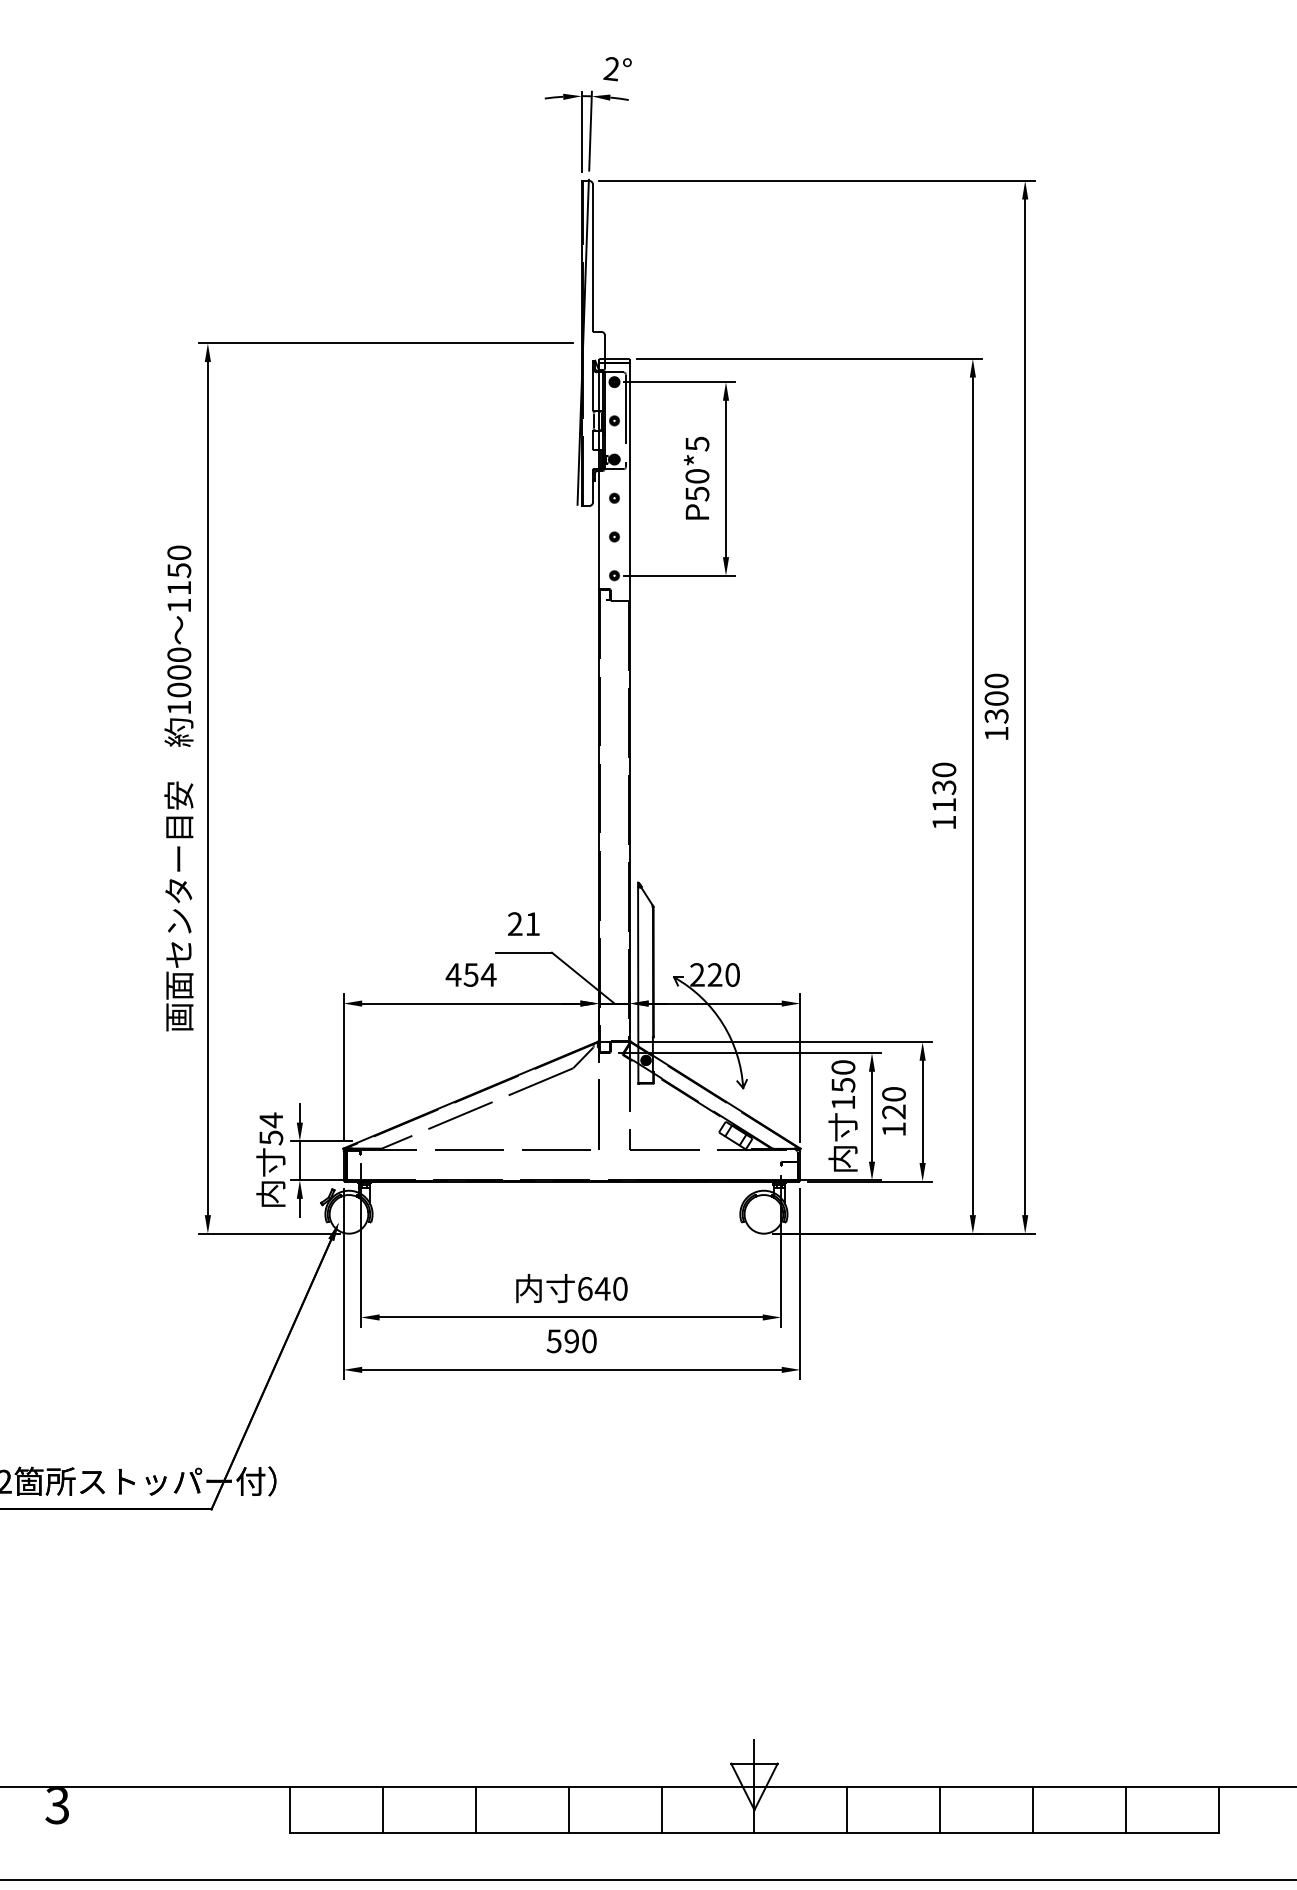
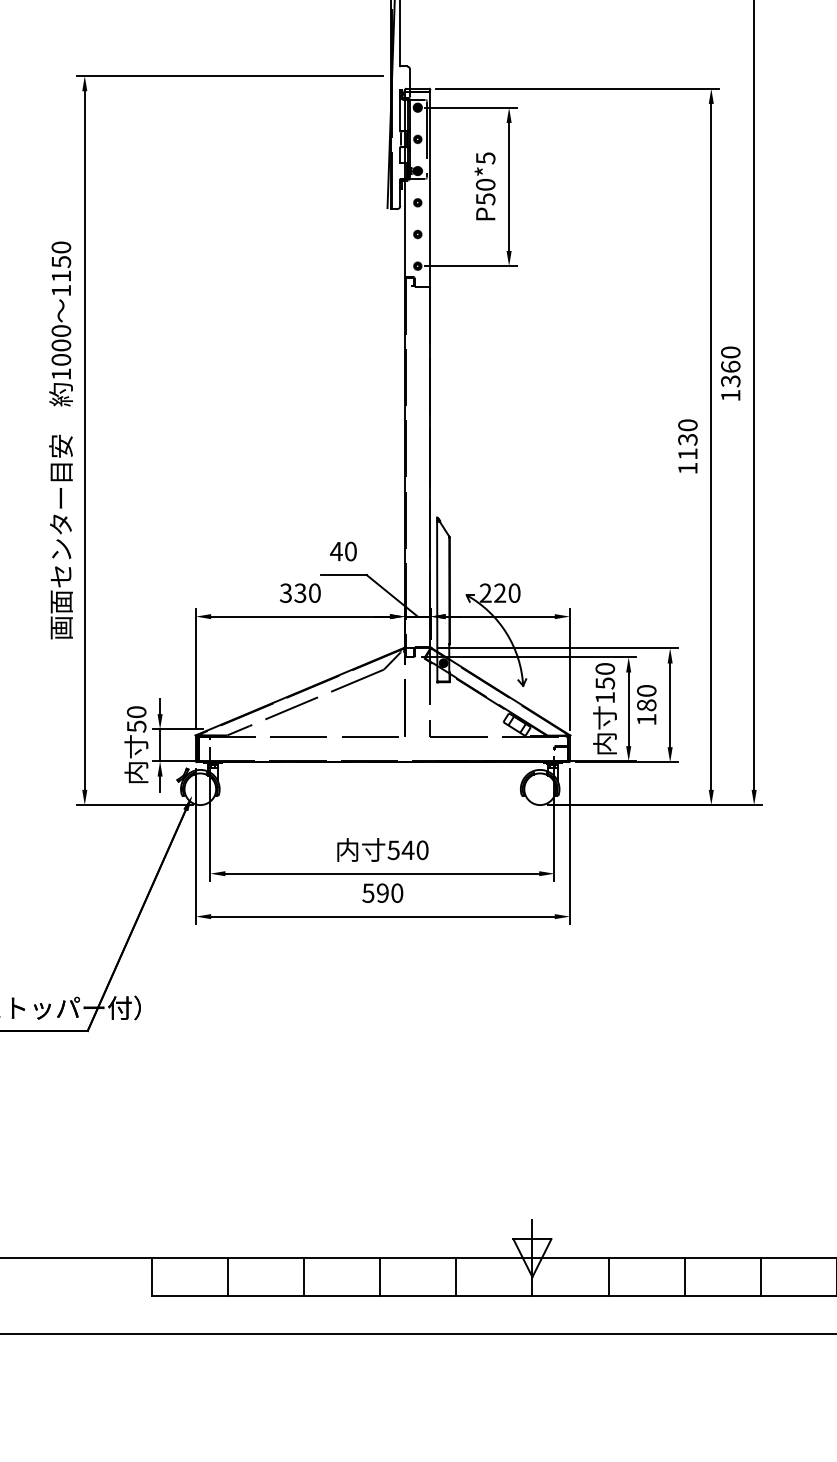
text: (996, 698) -> (730, 366), 1300 -> 1360
text: (523, 924) -> (343, 551), 21 -> 40
text: (470, 974) -> (299, 592), 454 -> 330
text: (893, 1111) -> (646, 705), 120 -> 180
text: (271, 1120) -> (136, 712), 54 -> 50
text: (584, 1288) -> (393, 849), 640 -> 540

